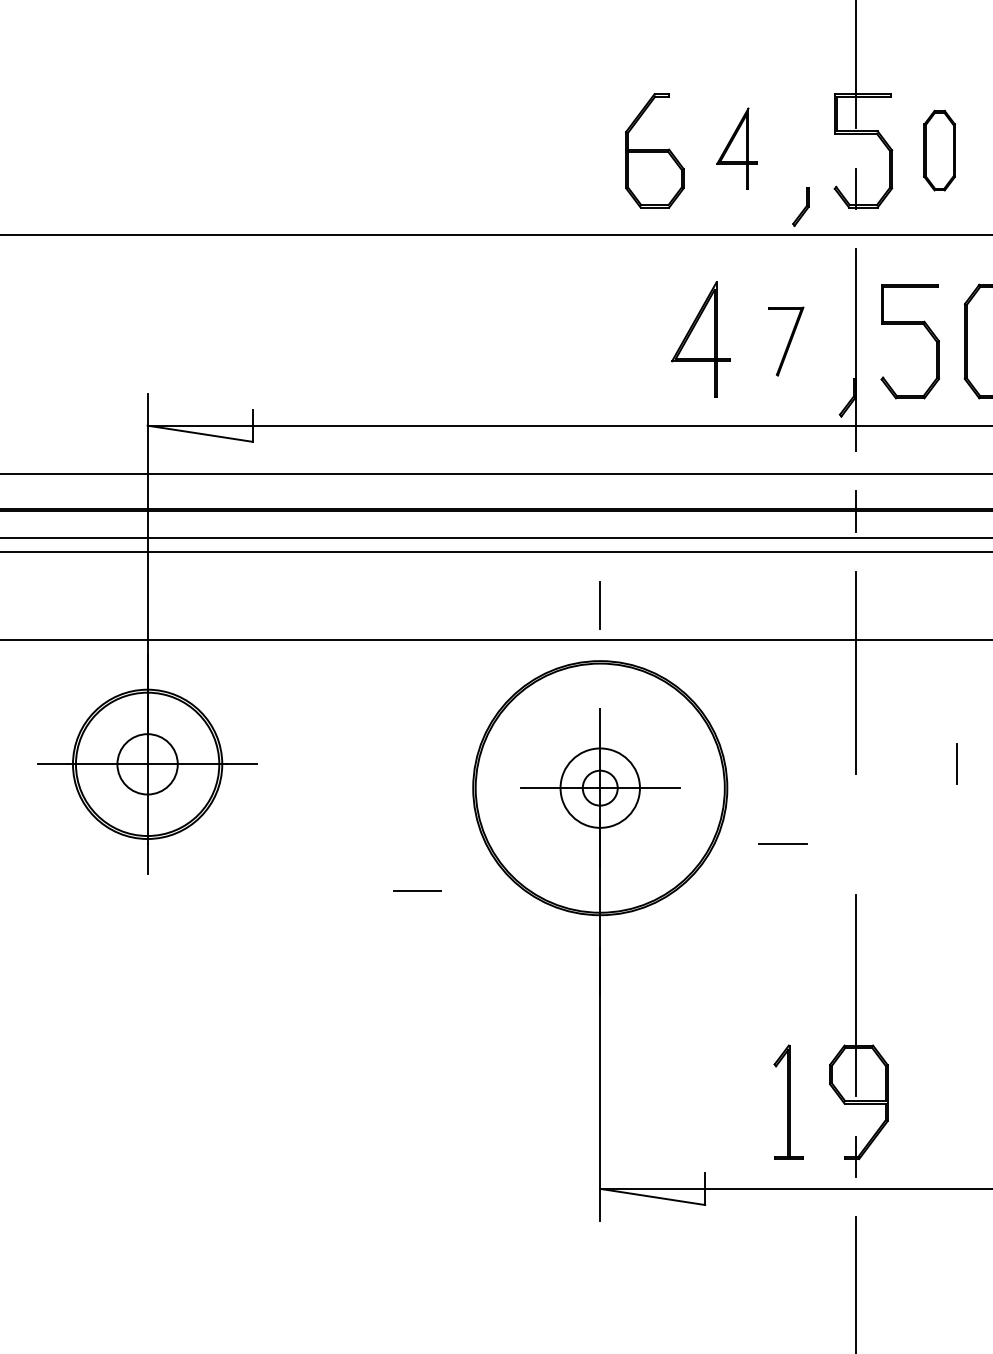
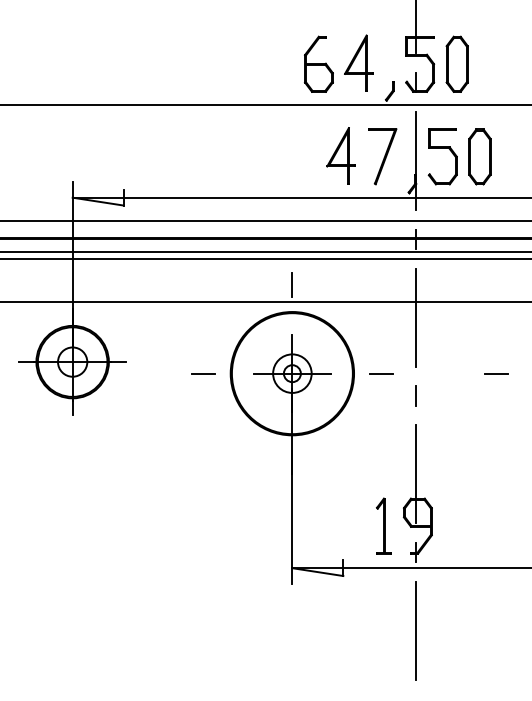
part: (736, 147) -> (358, 62), size x1.43
part: (938, 149) -> (456, 63), size x1.43
part: (785, 340) -> (382, 156), size x1.67
line: (954, 763) -> (415, 395), moved
line: (783, 843) -> (381, 373), moved
line: (417, 890) -> (203, 373), moved

